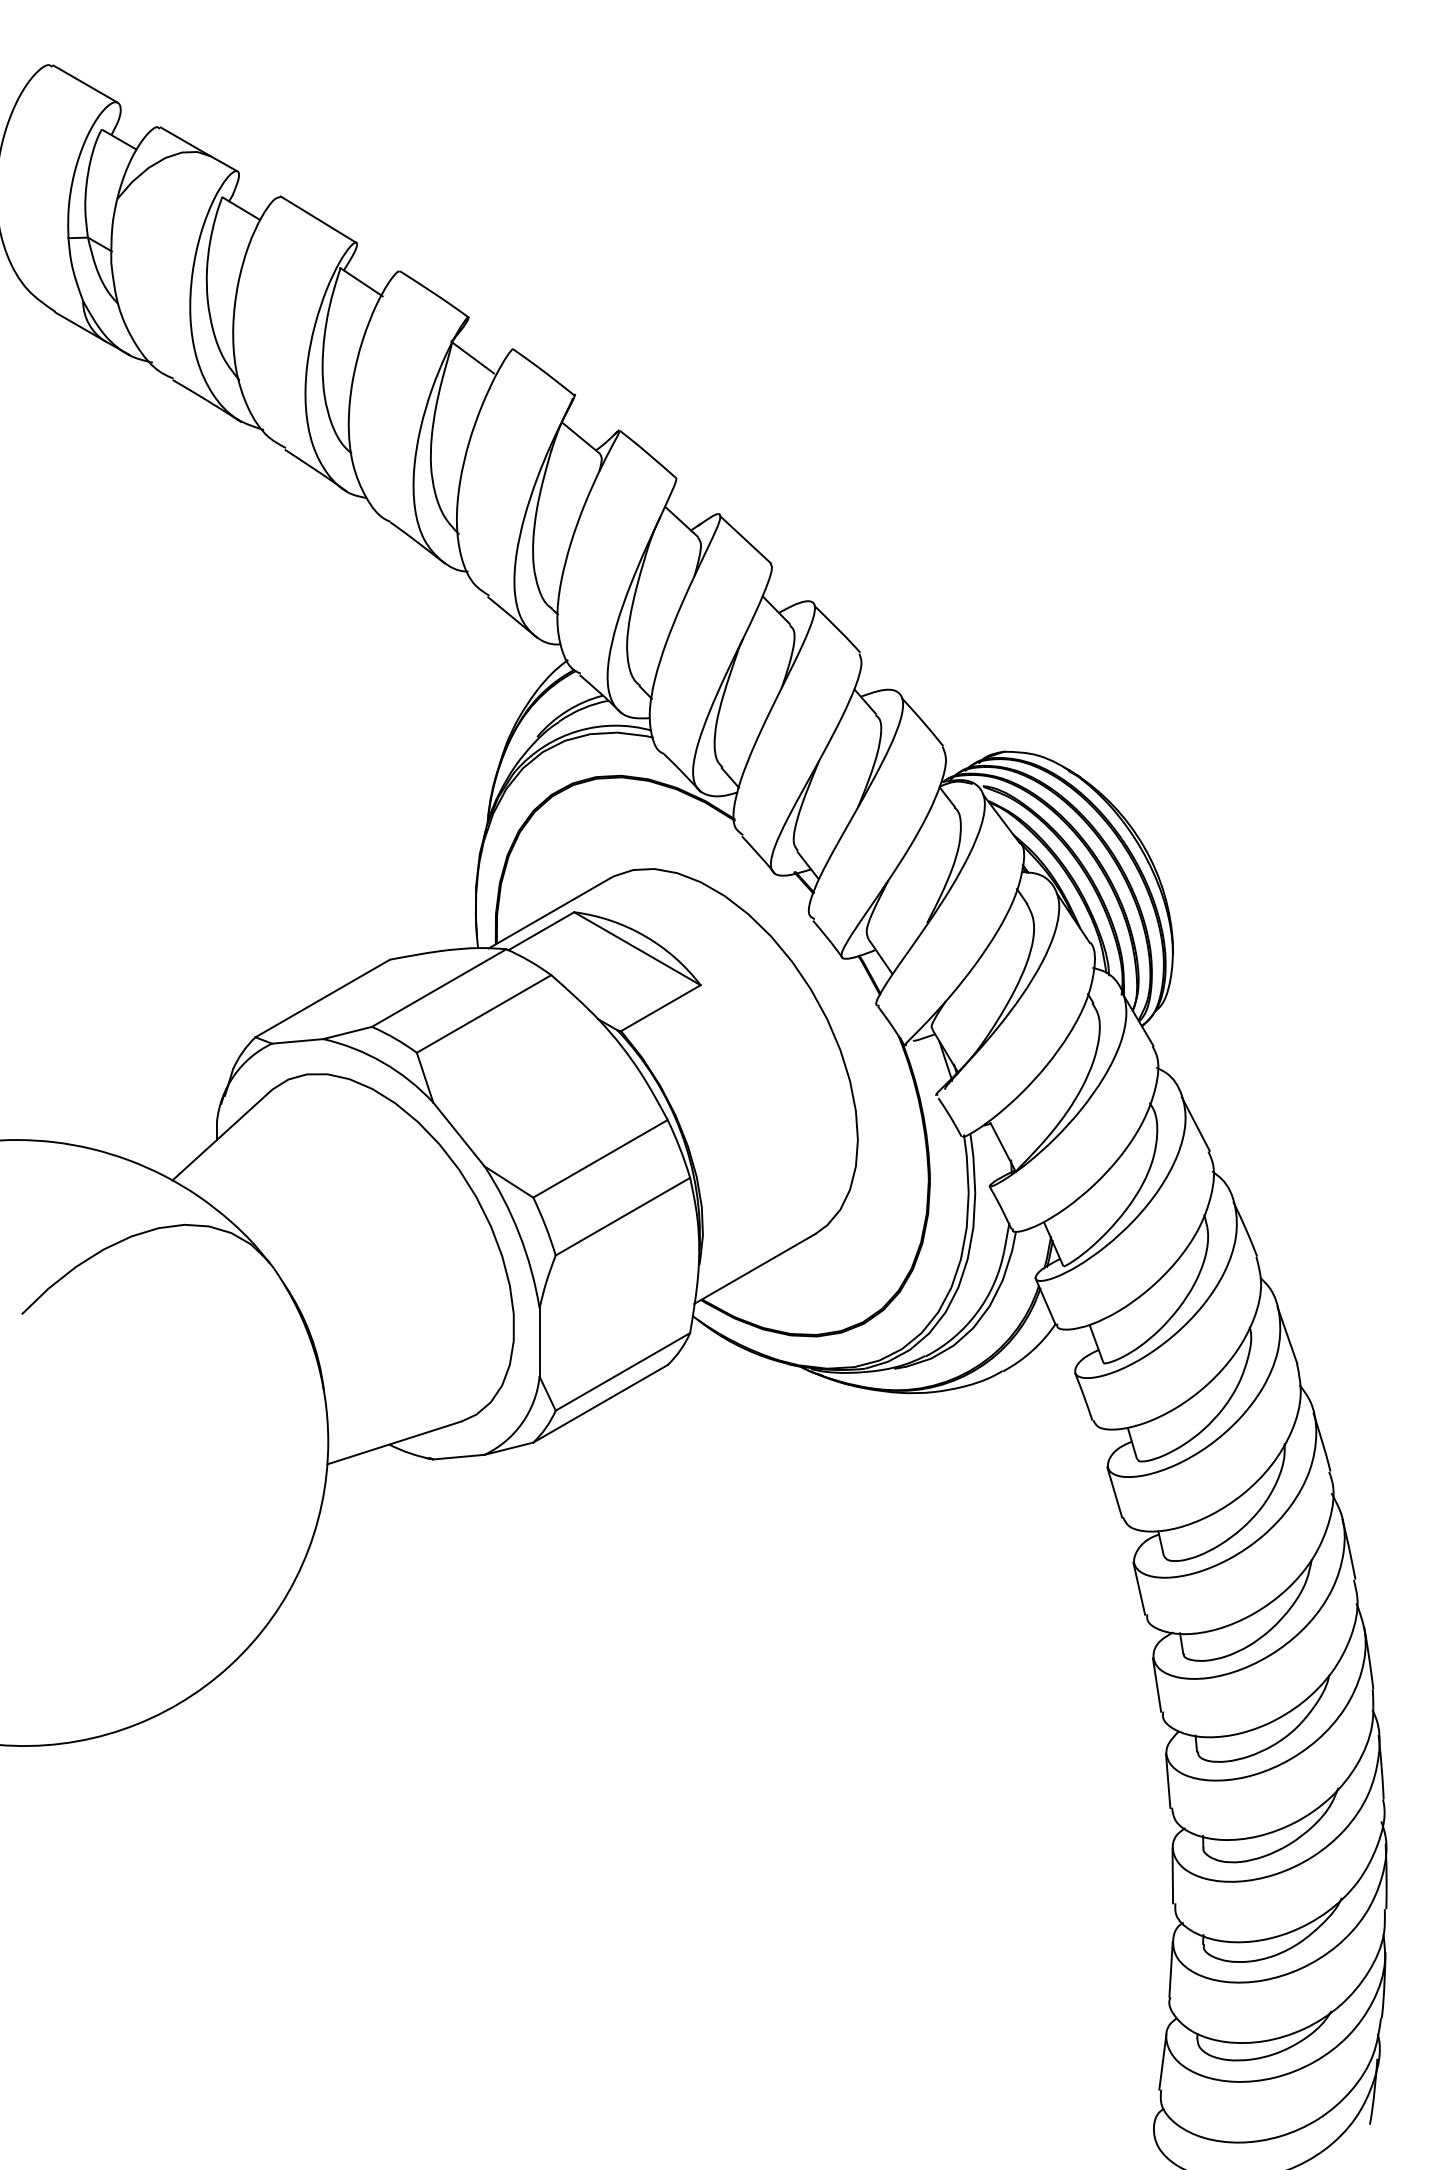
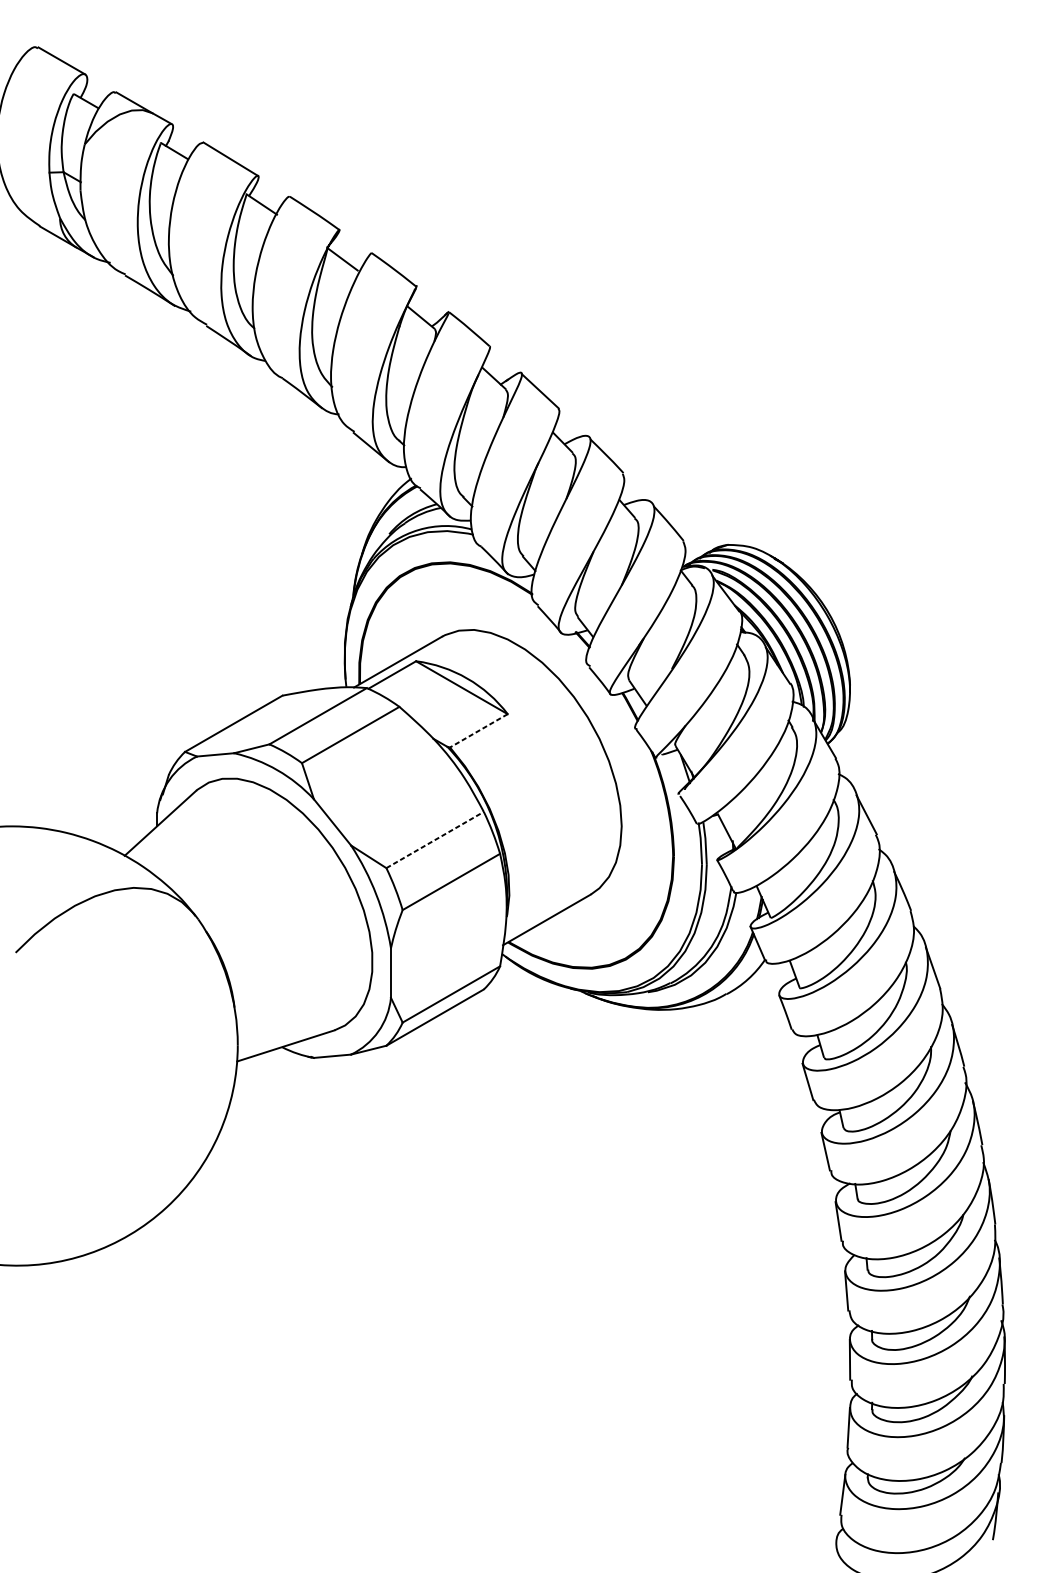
line: (660, 1008) -> (478, 731), solid -> dashed
line: (600, 1158) -> (435, 839), solid -> dashed

